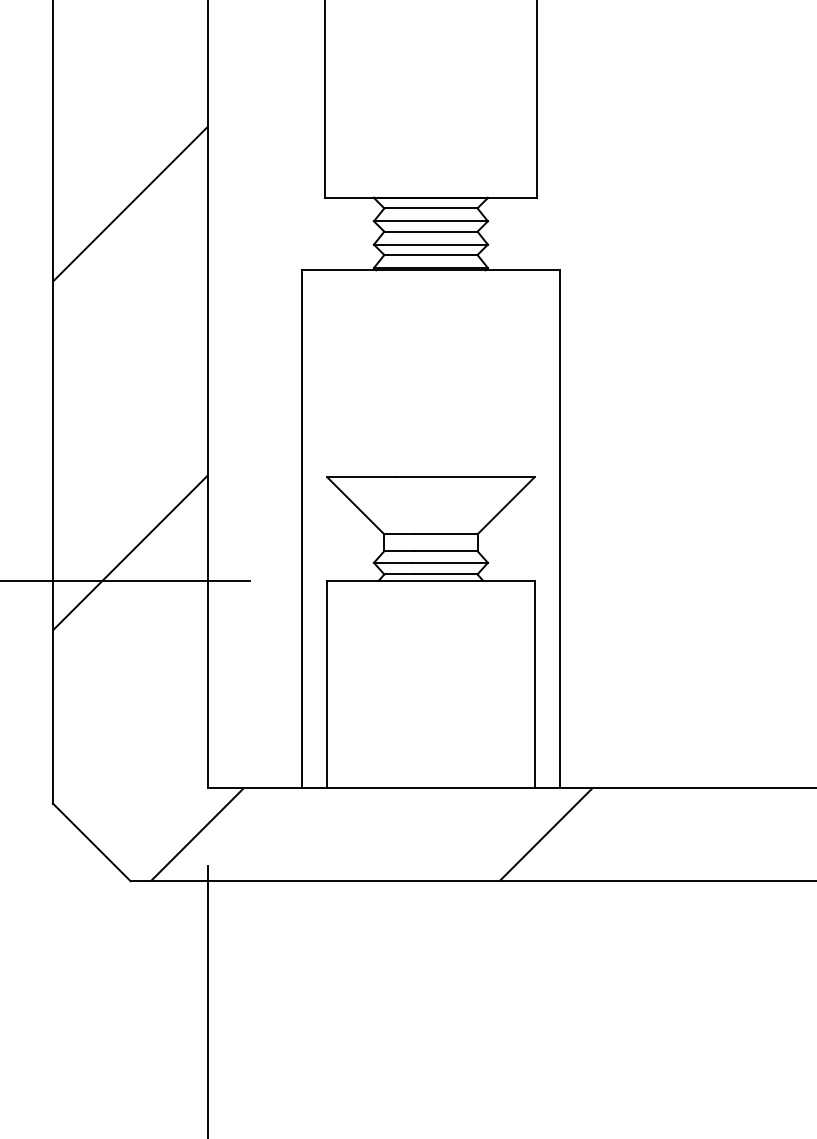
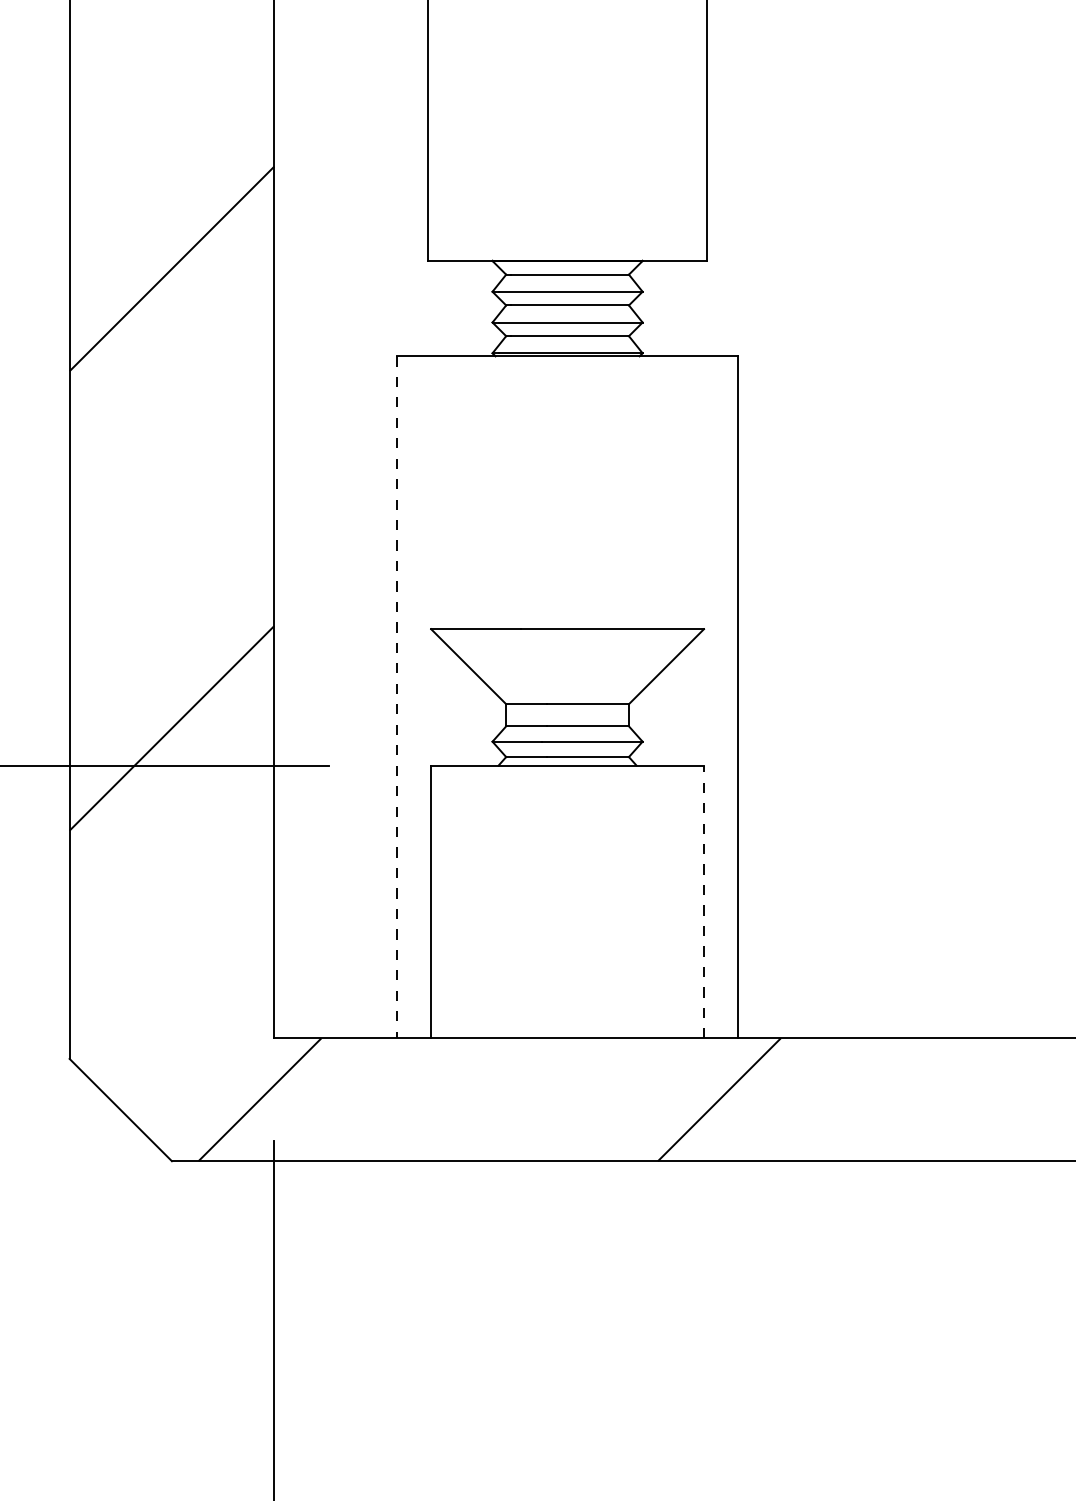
line: (301, 529) -> (397, 697), solid -> dashed
line: (534, 684) -> (704, 902), solid -> dashed

